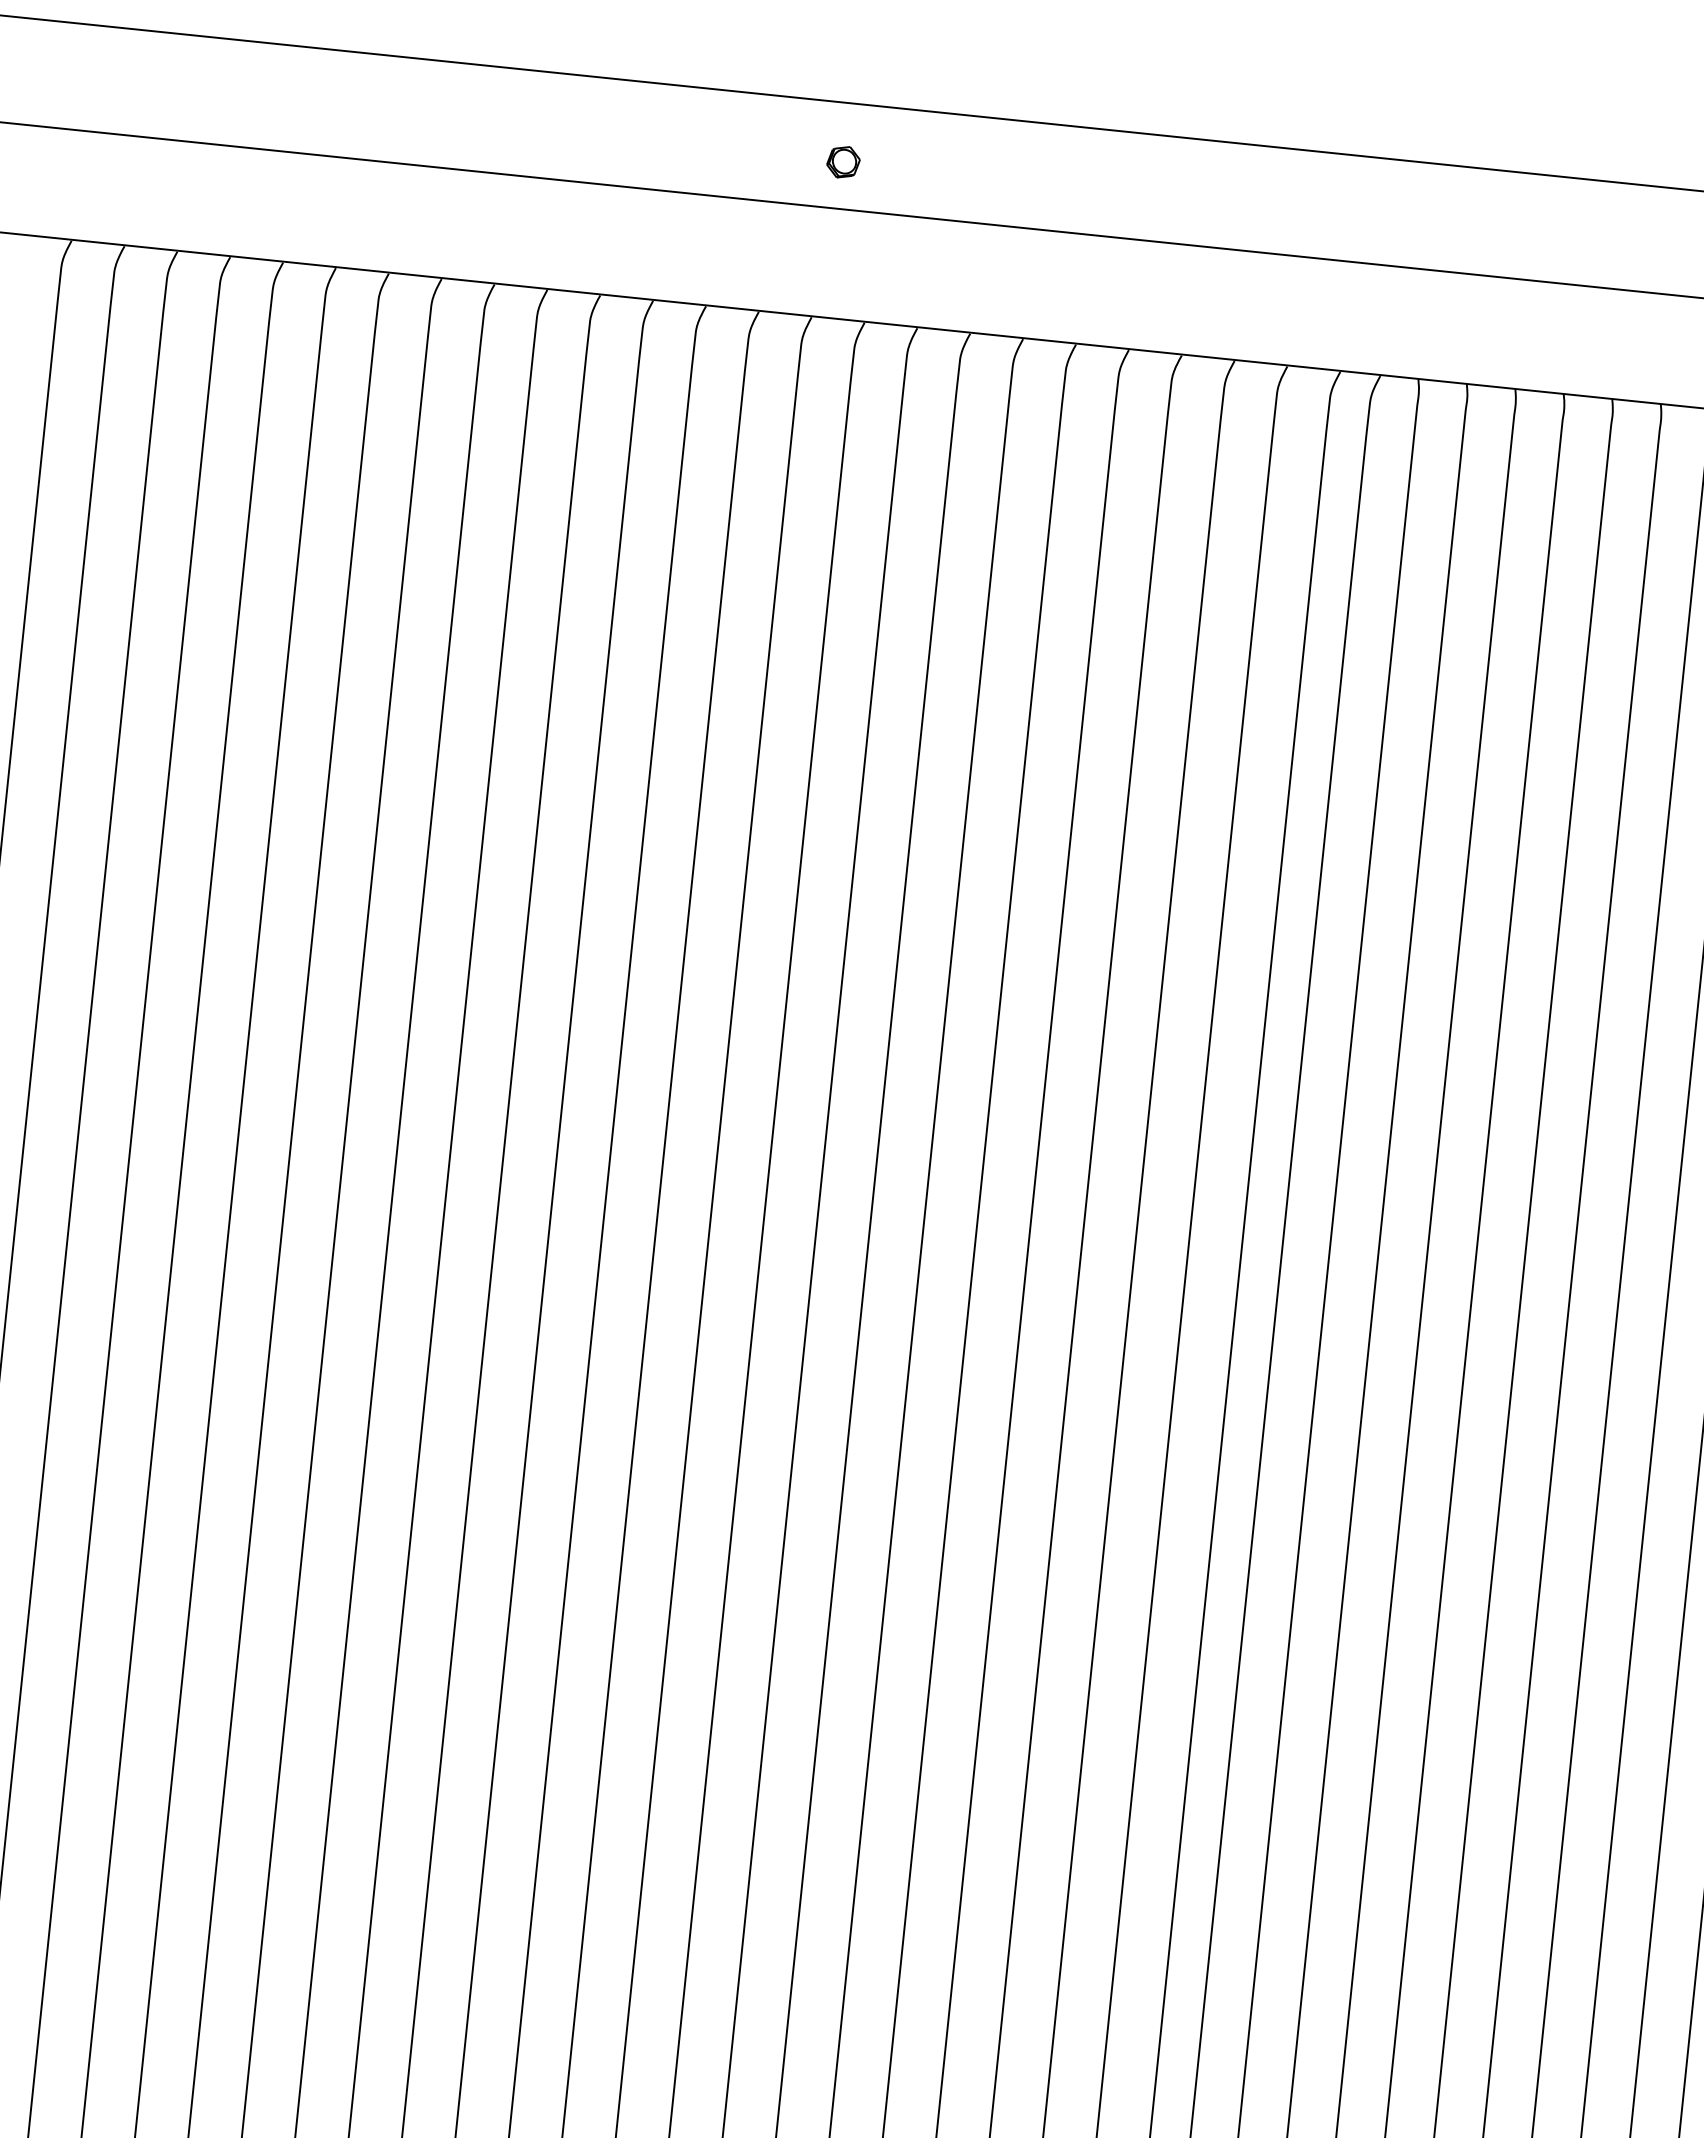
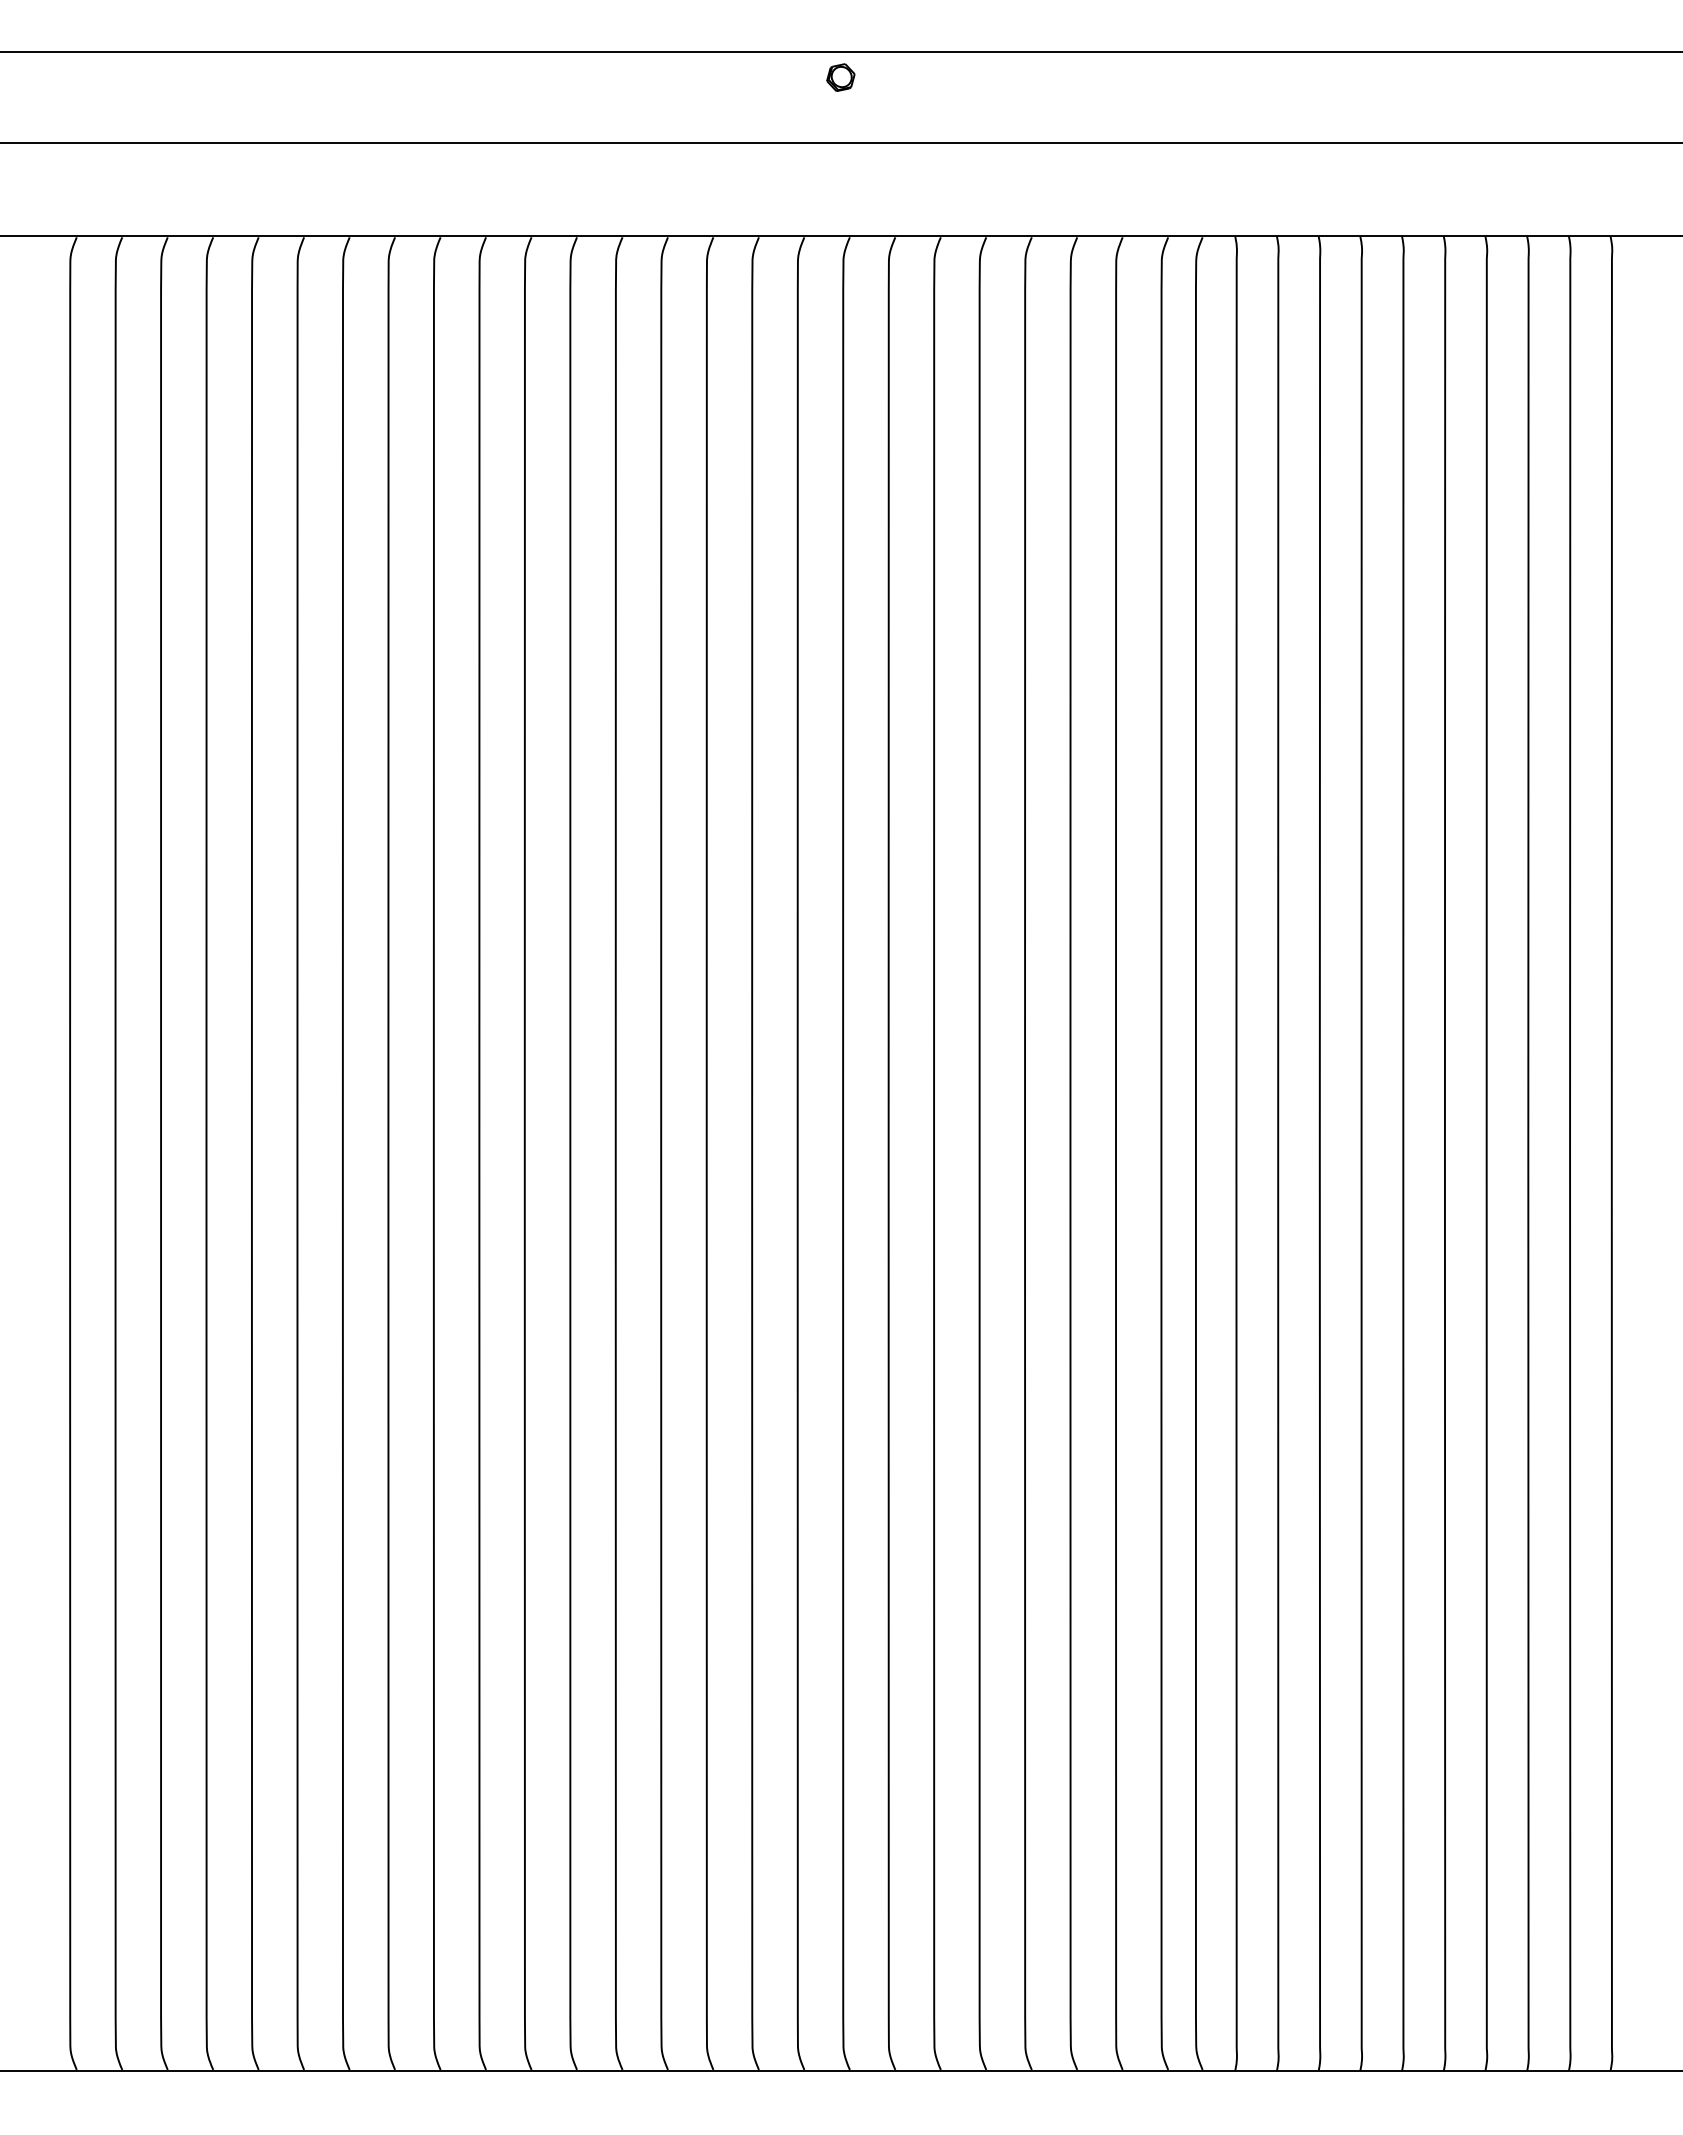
part: (843, 162) -> (840, 77), moved

